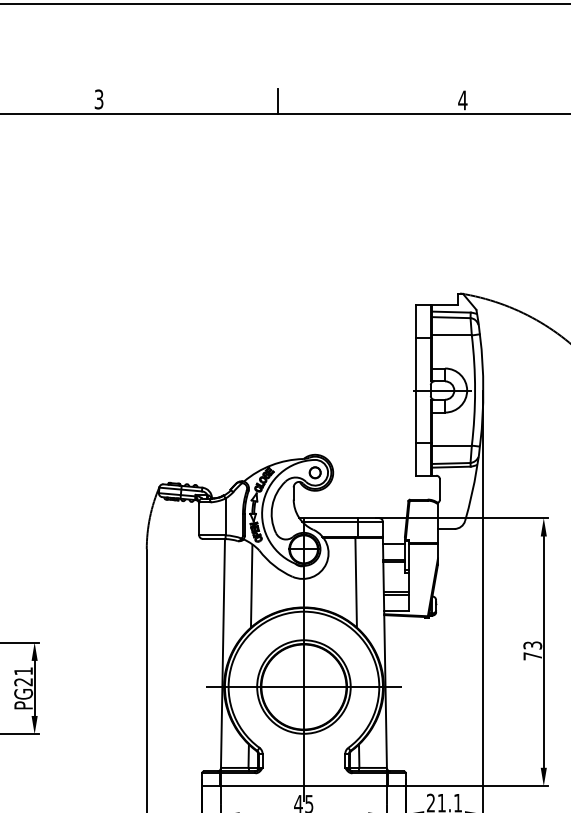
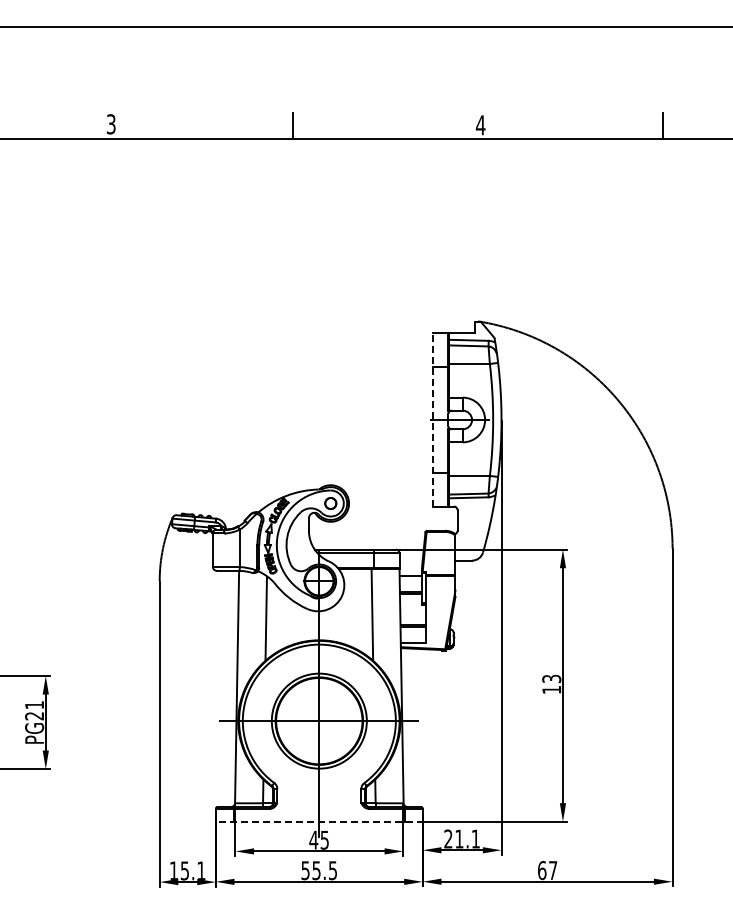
line: (416, 390) -> (433, 419), solid -> dashed
text: (532, 655) -> (551, 689), 73 -> 13
line: (304, 785) -> (319, 821), solid -> dashed

